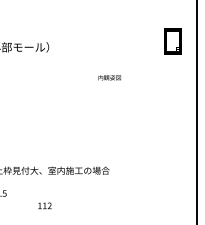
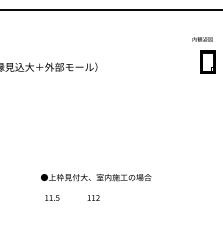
text: (109, 77) -> (202, 39), moved
text: (44, 205) -> (93, 197), moved

